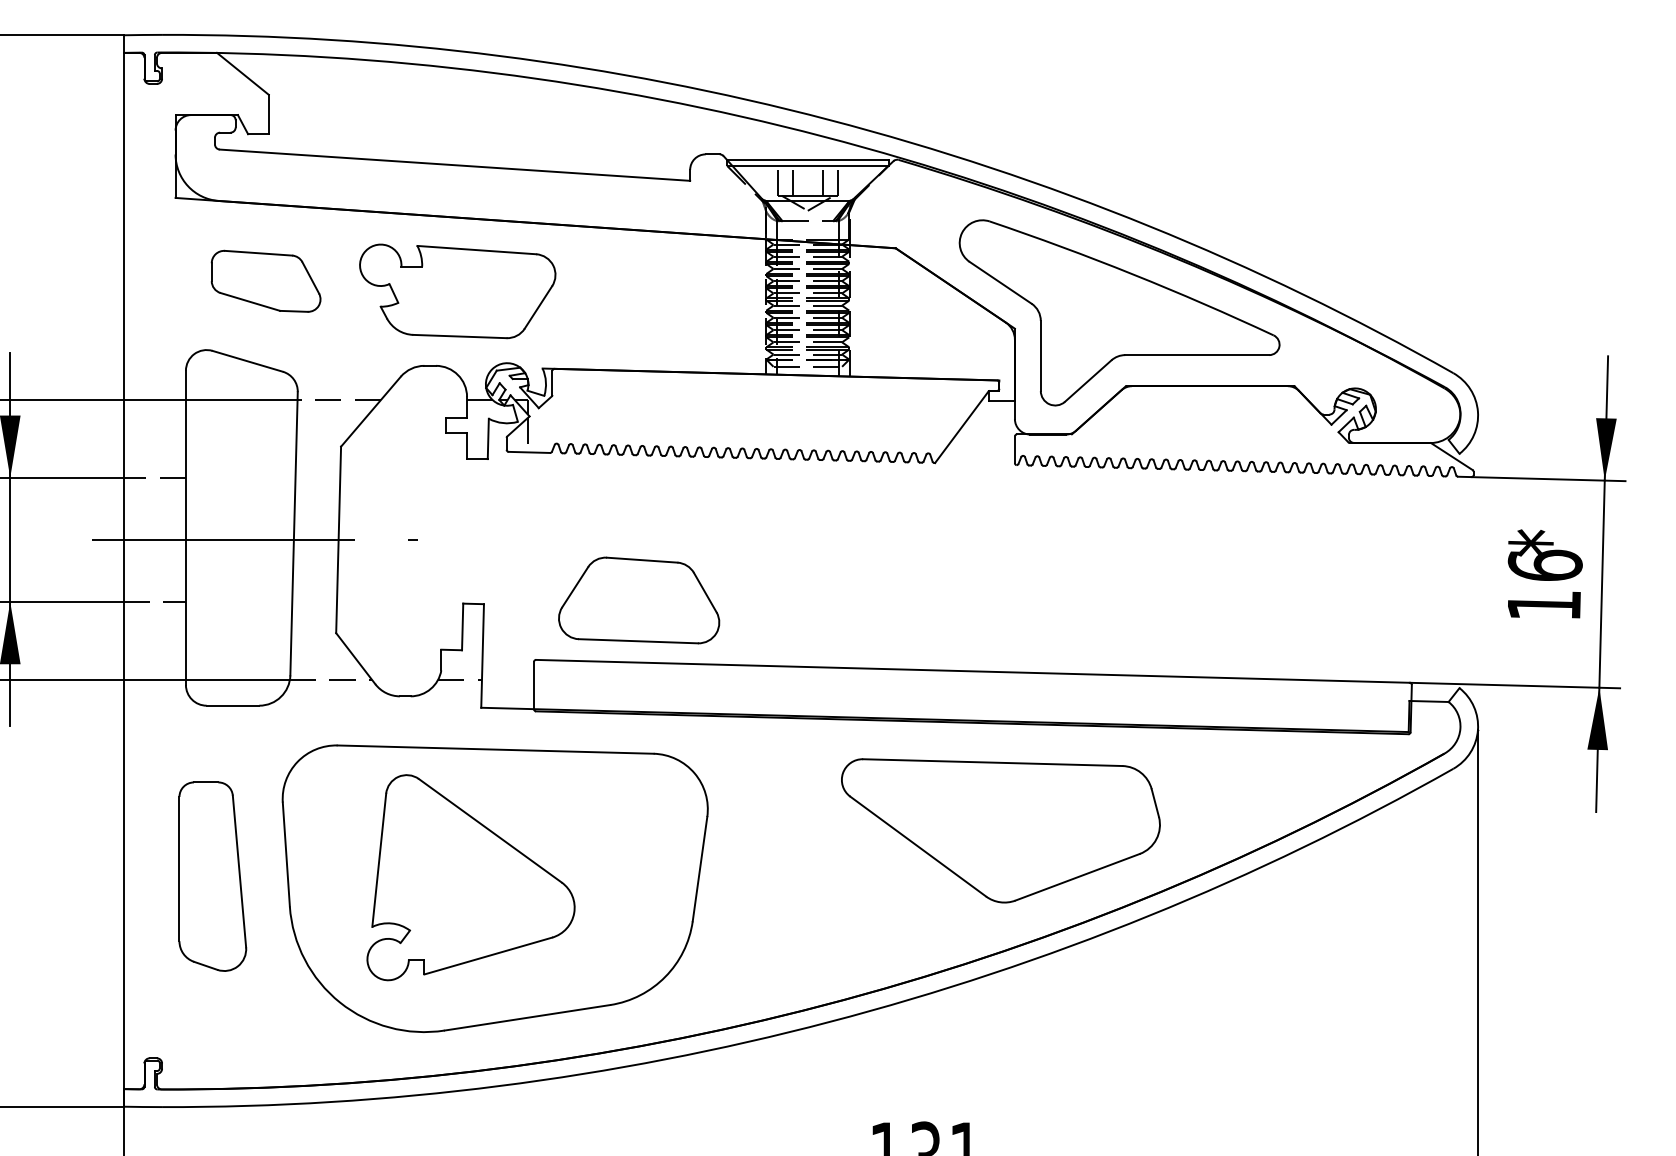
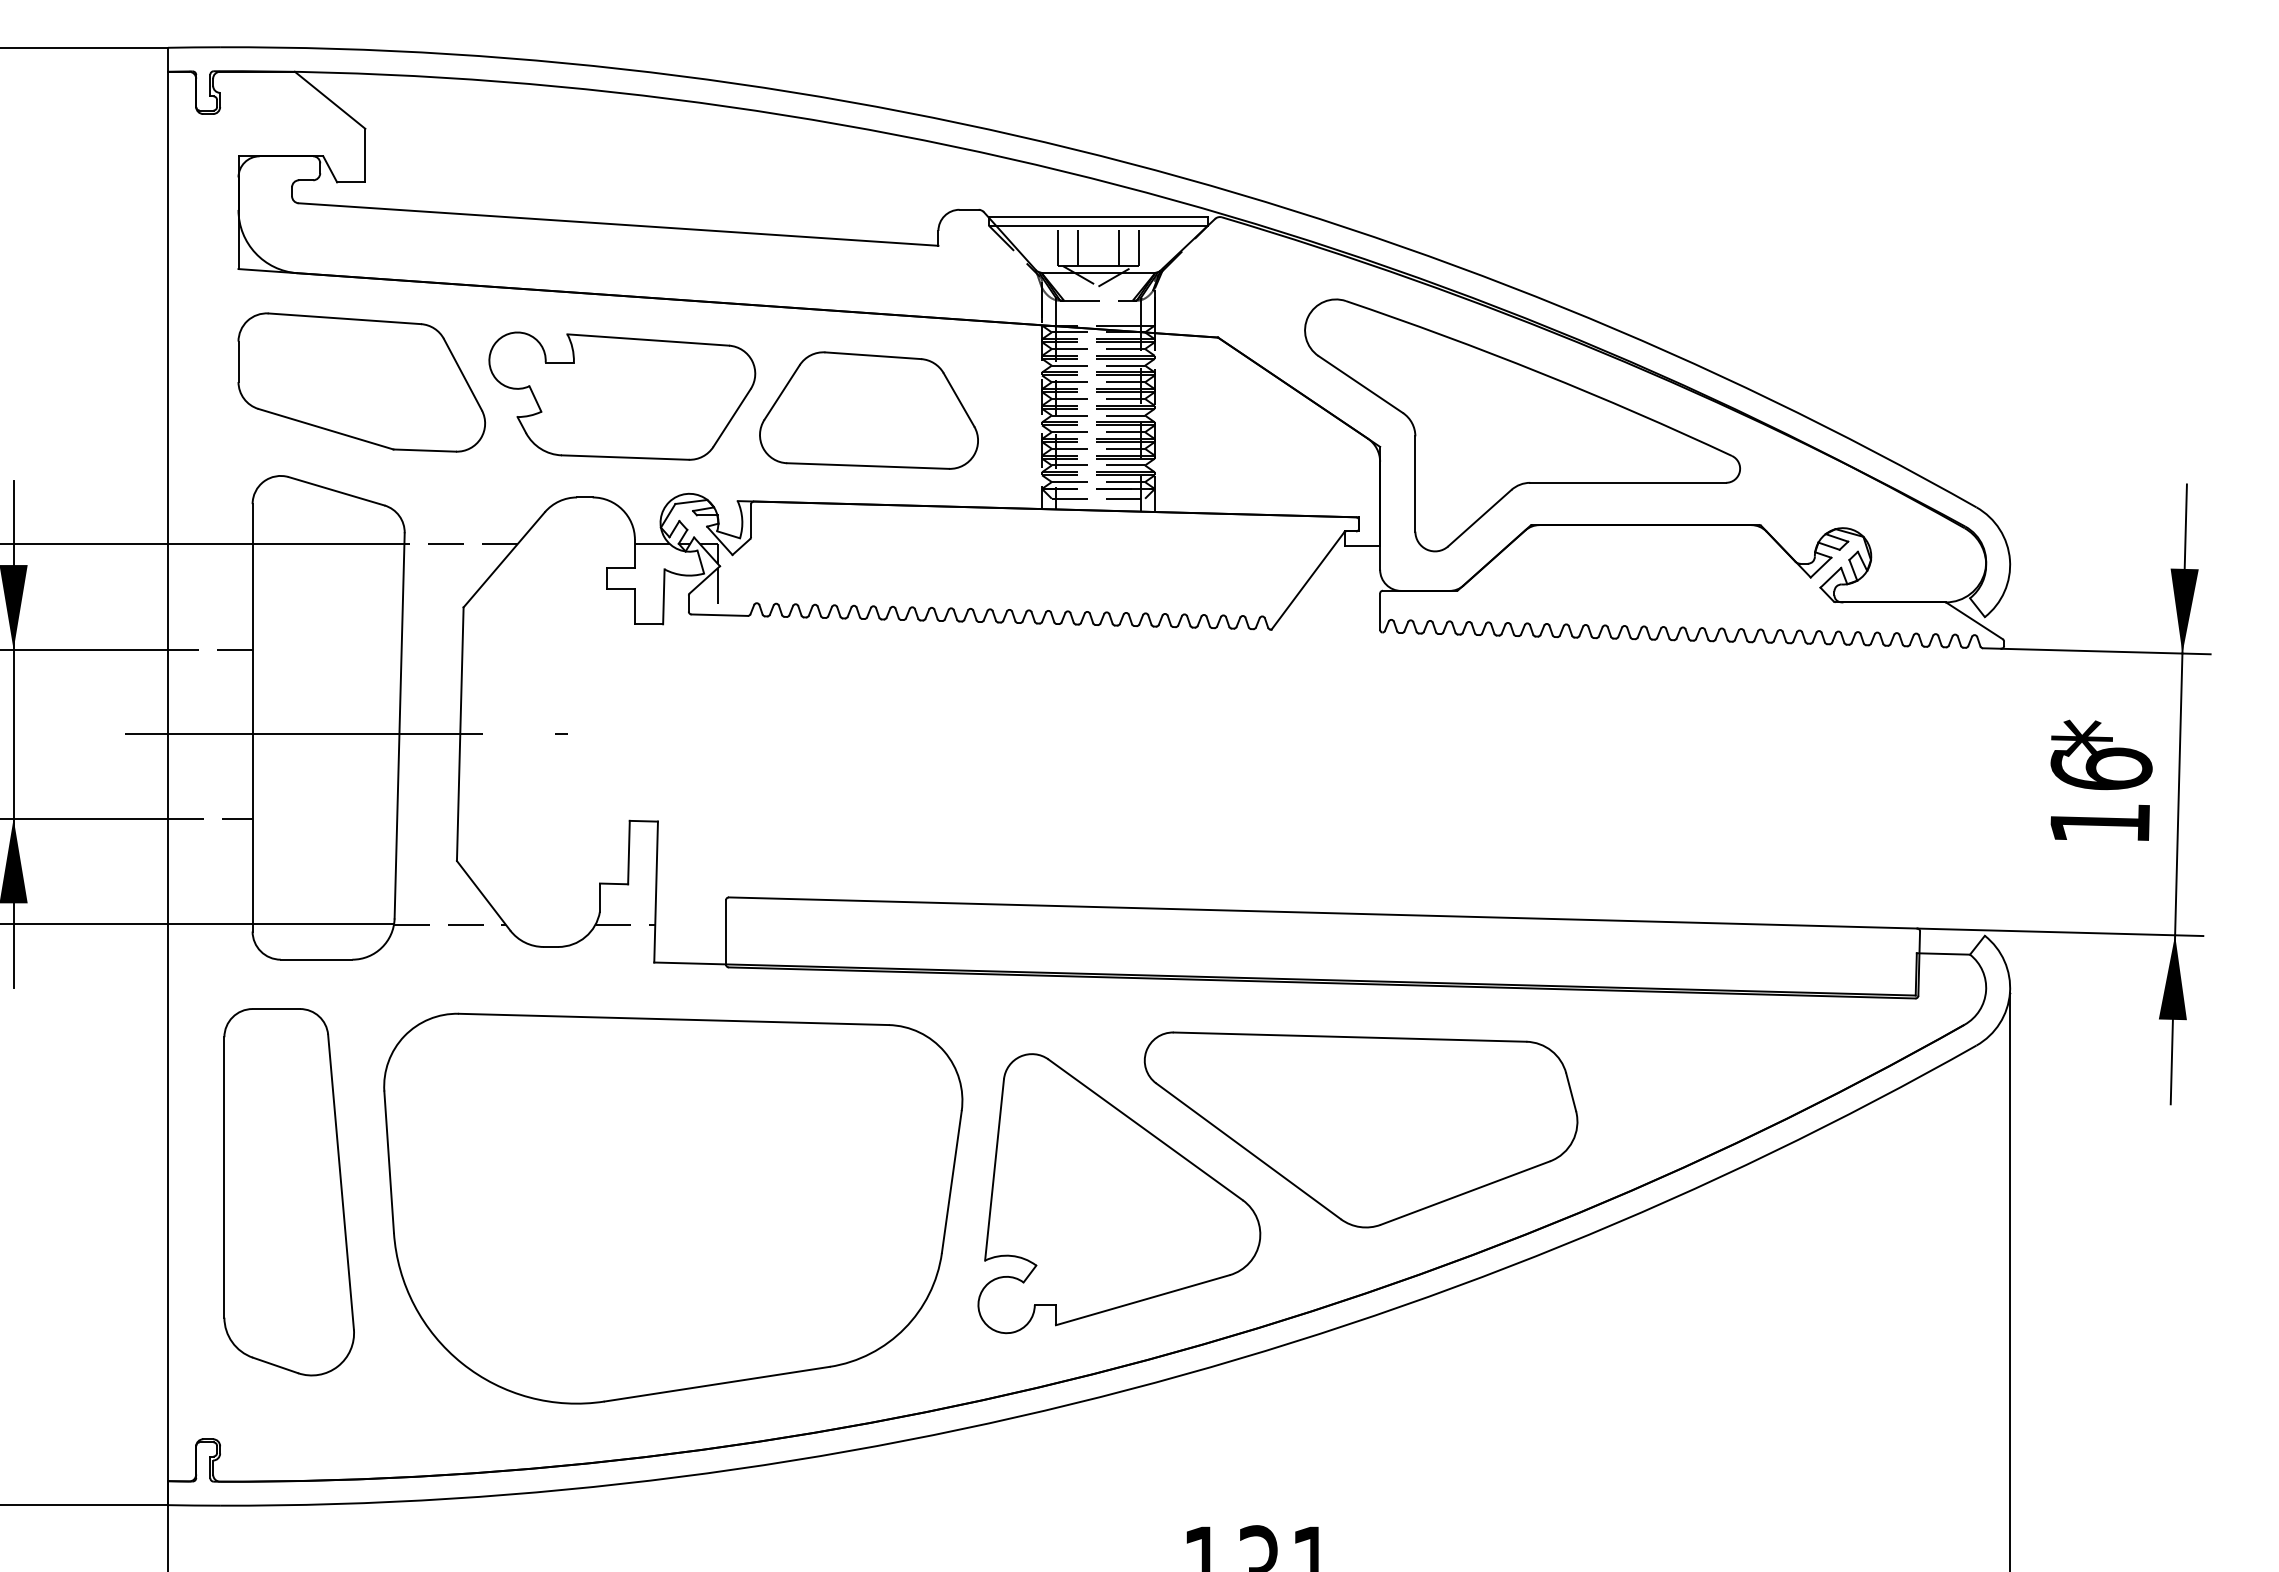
part: (266, 281) -> (361, 382), size x1.67
part: (638, 600) -> (868, 410), moved
part: (212, 876) -> (288, 1192), size x1.43
part: (471, 877) -> (1119, 1193), moved

